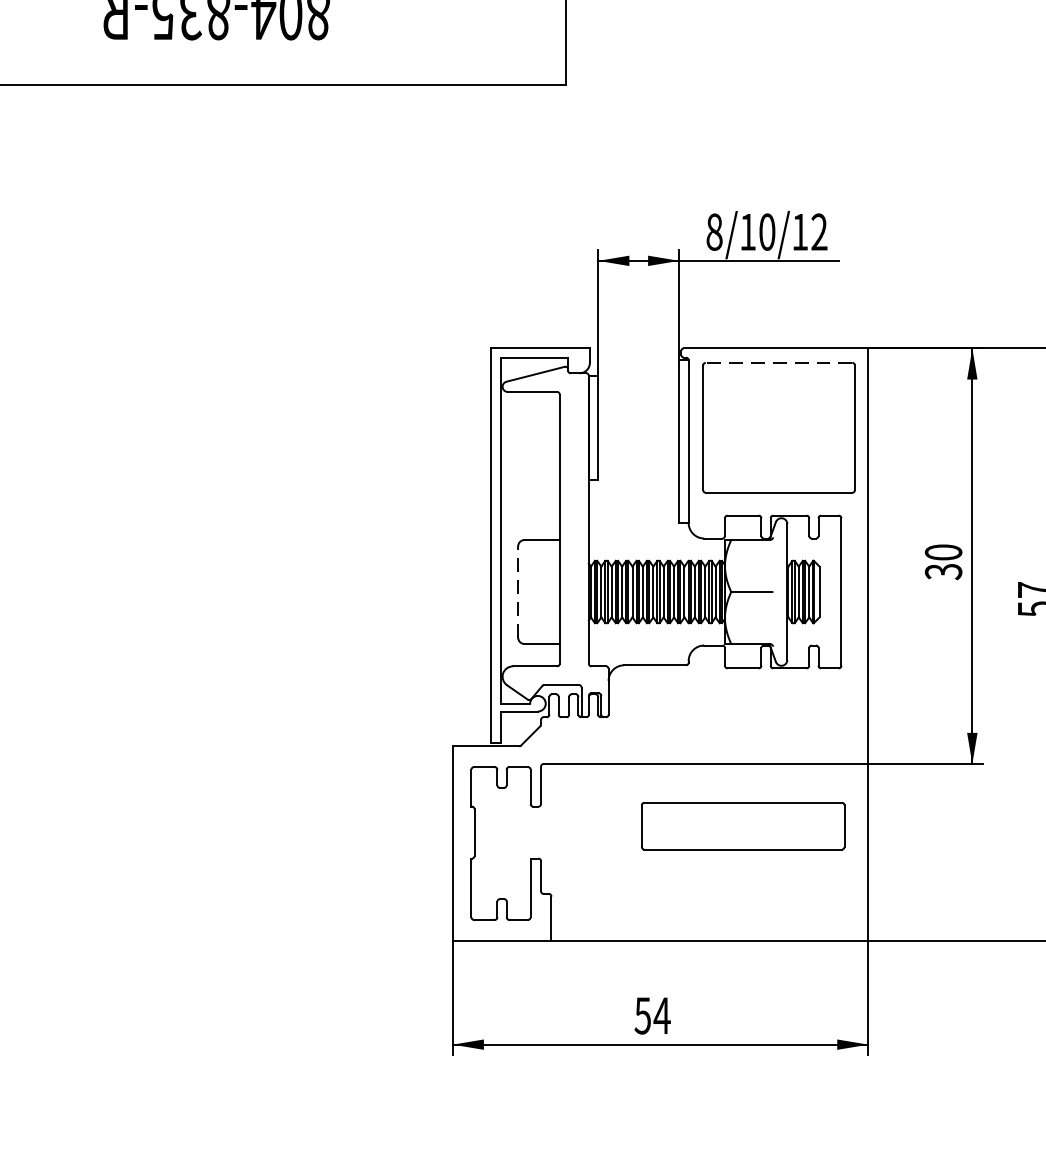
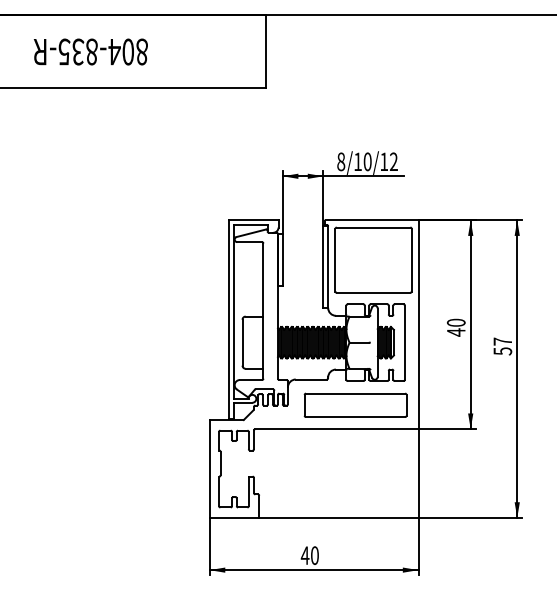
line: (778, 362) -> (373, 227), dashed -> solid
text: (942, 571) -> (455, 332), 30 -> 40
line: (518, 591) -> (242, 342), dashed -> solid
part: (743, 824) -> (355, 404), moved
text: (651, 1015) -> (309, 555), 54 -> 40

